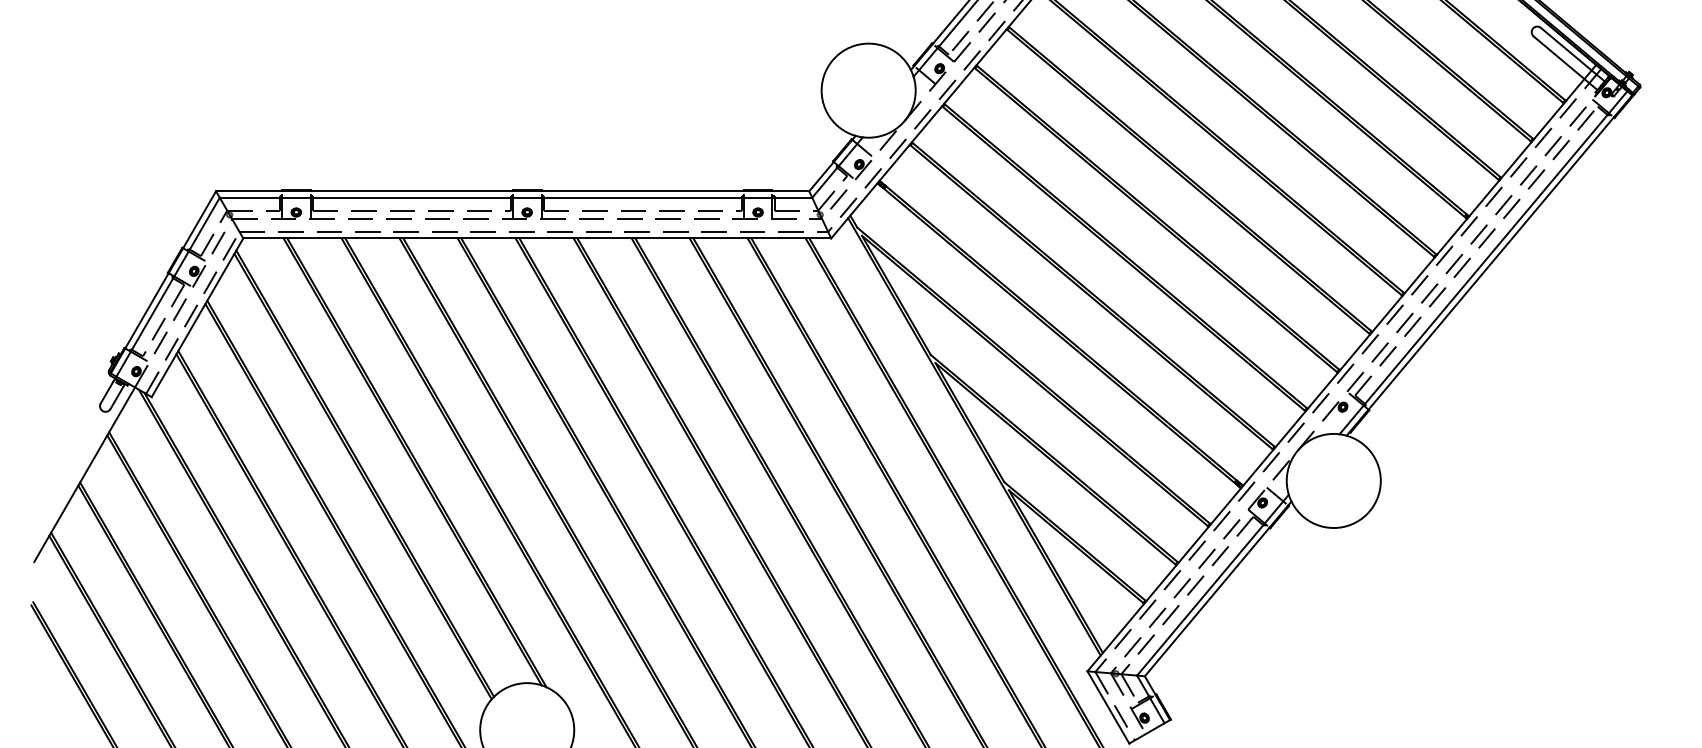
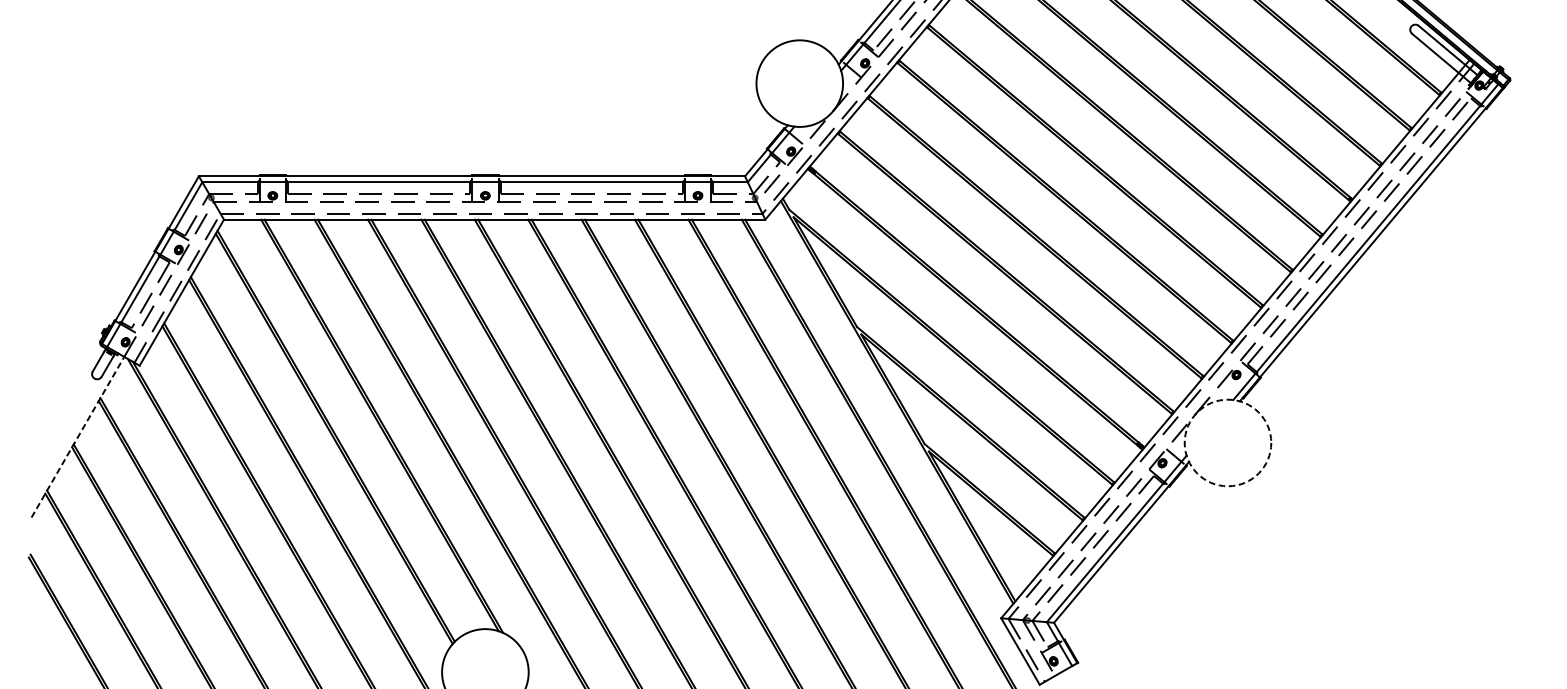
line: (84, 474) -> (77, 437), solid -> dashed
circle: (1333, 480) -> (1227, 442), solid -> dashed

